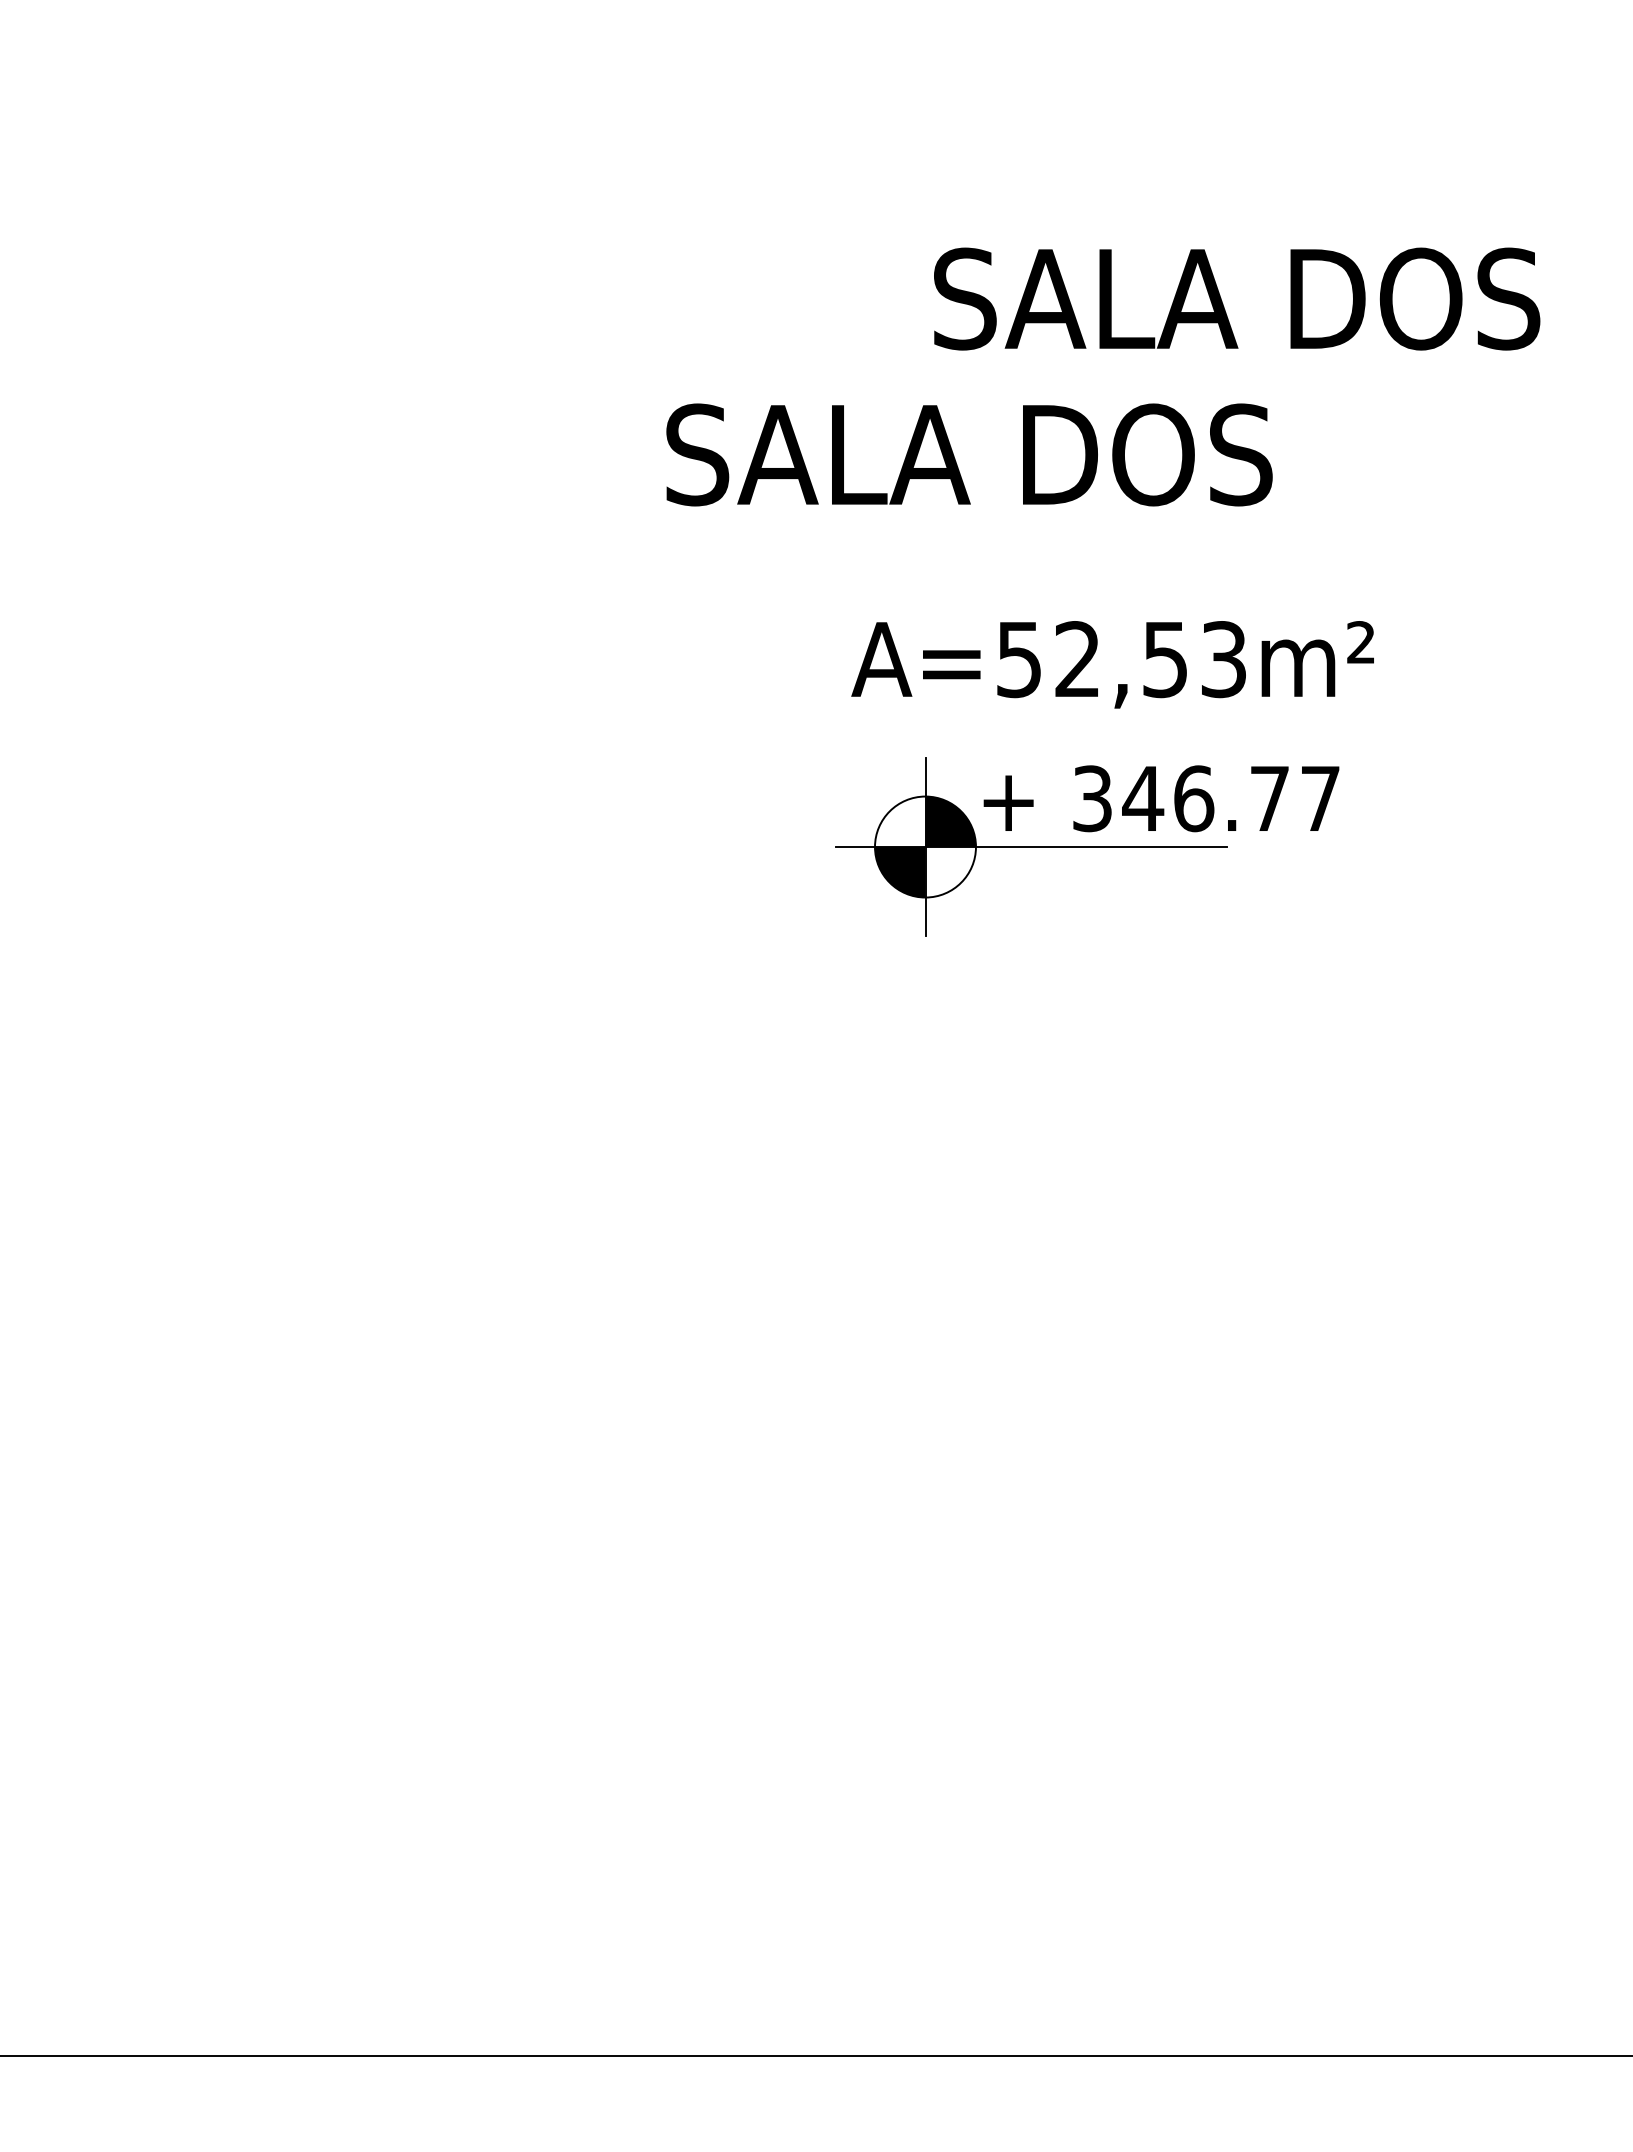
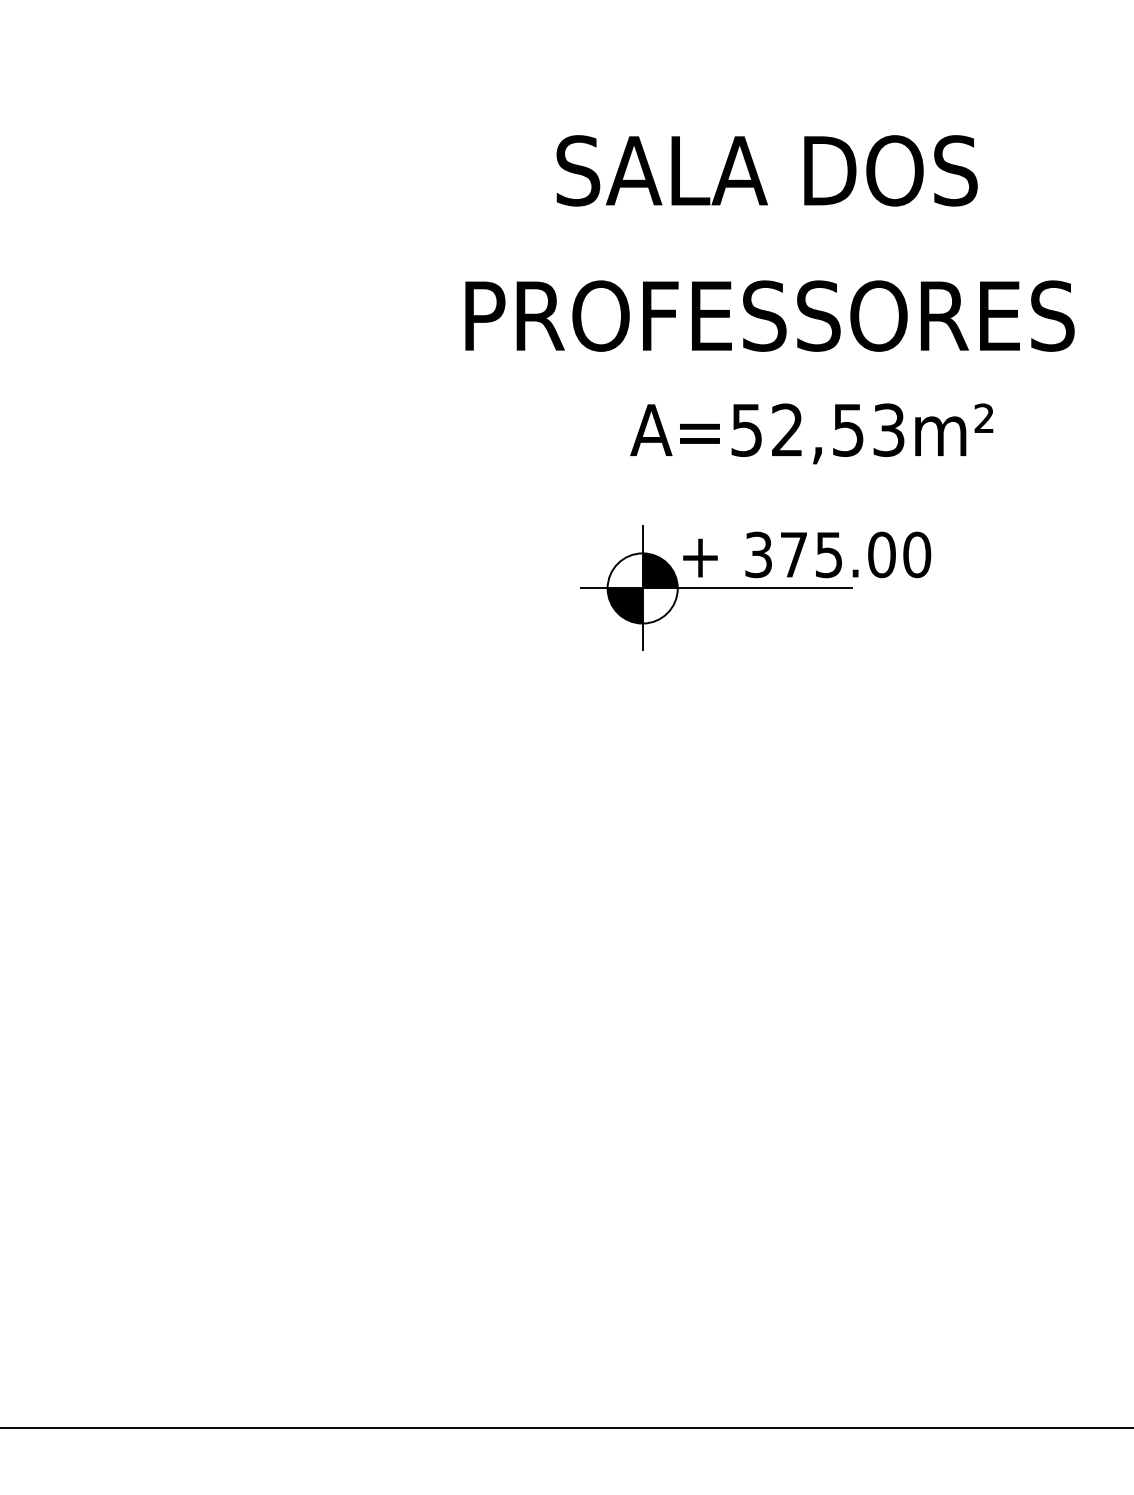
text: (1236, 298) -> (766, 170), moved
text: (1106, 454) -> (768, 315), SALA DOS -> PROFESSORES
text: (1112, 664) -> (811, 433), moved
text: (1231, 798) -> (855, 554), 346.77 -> 375.00

